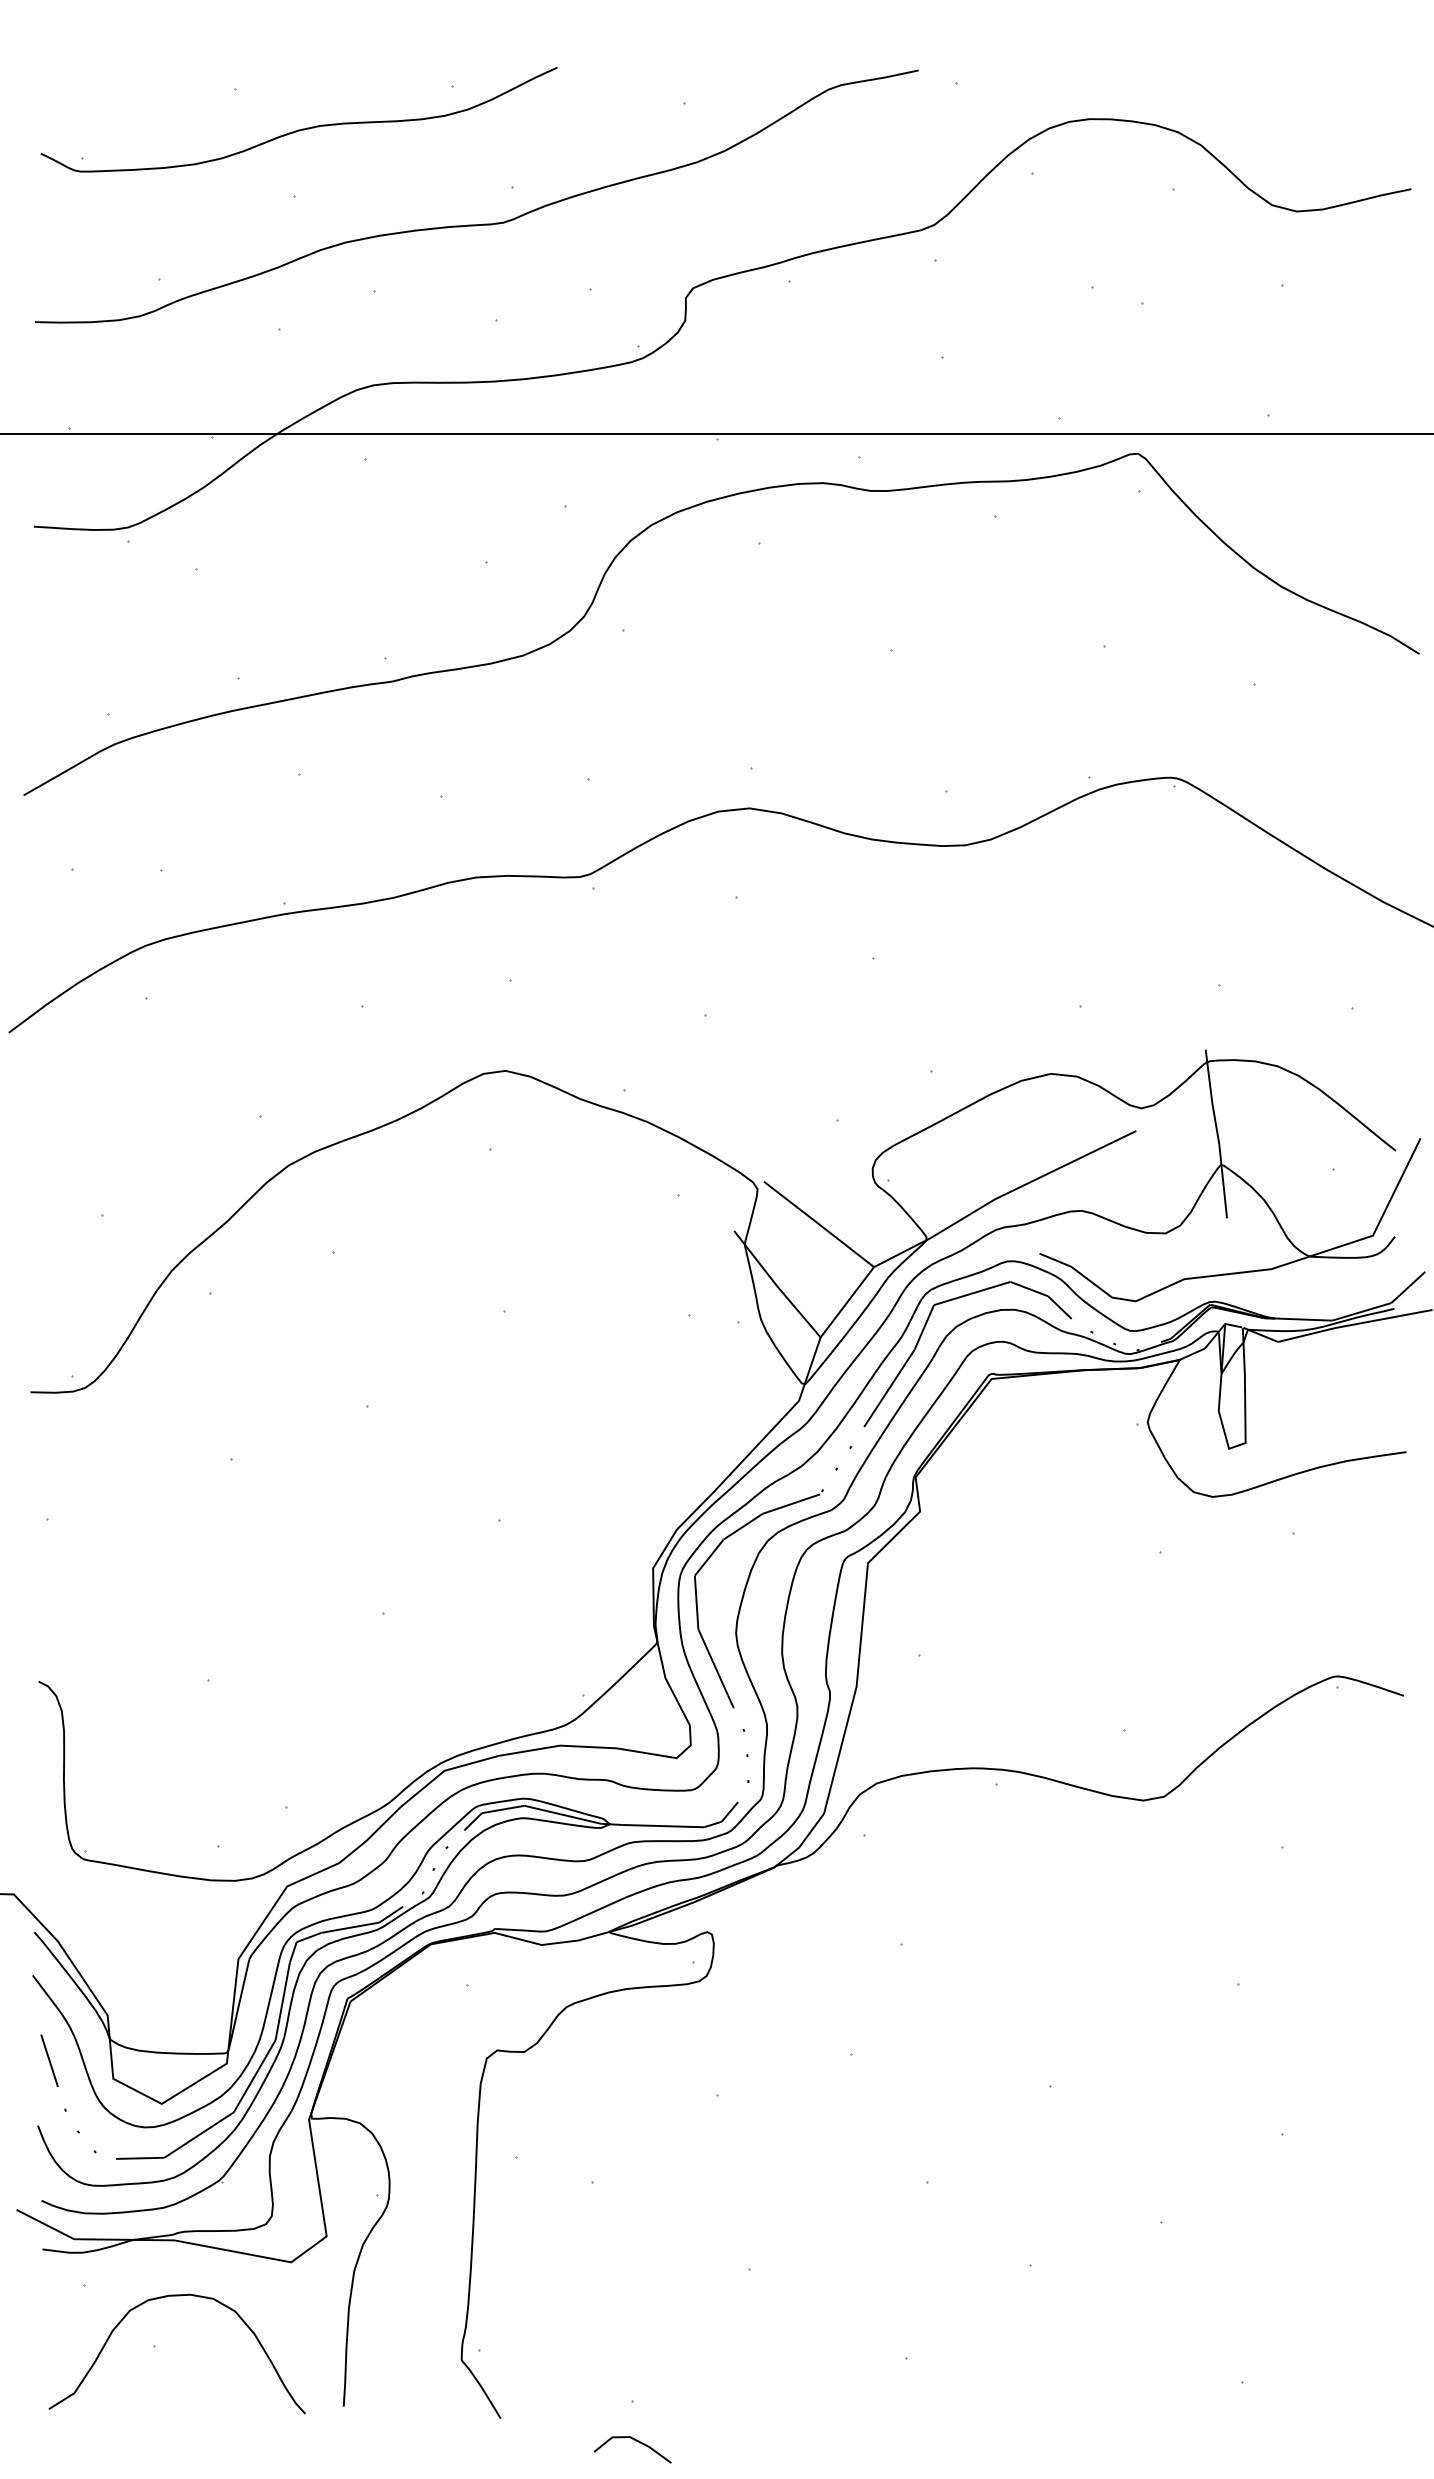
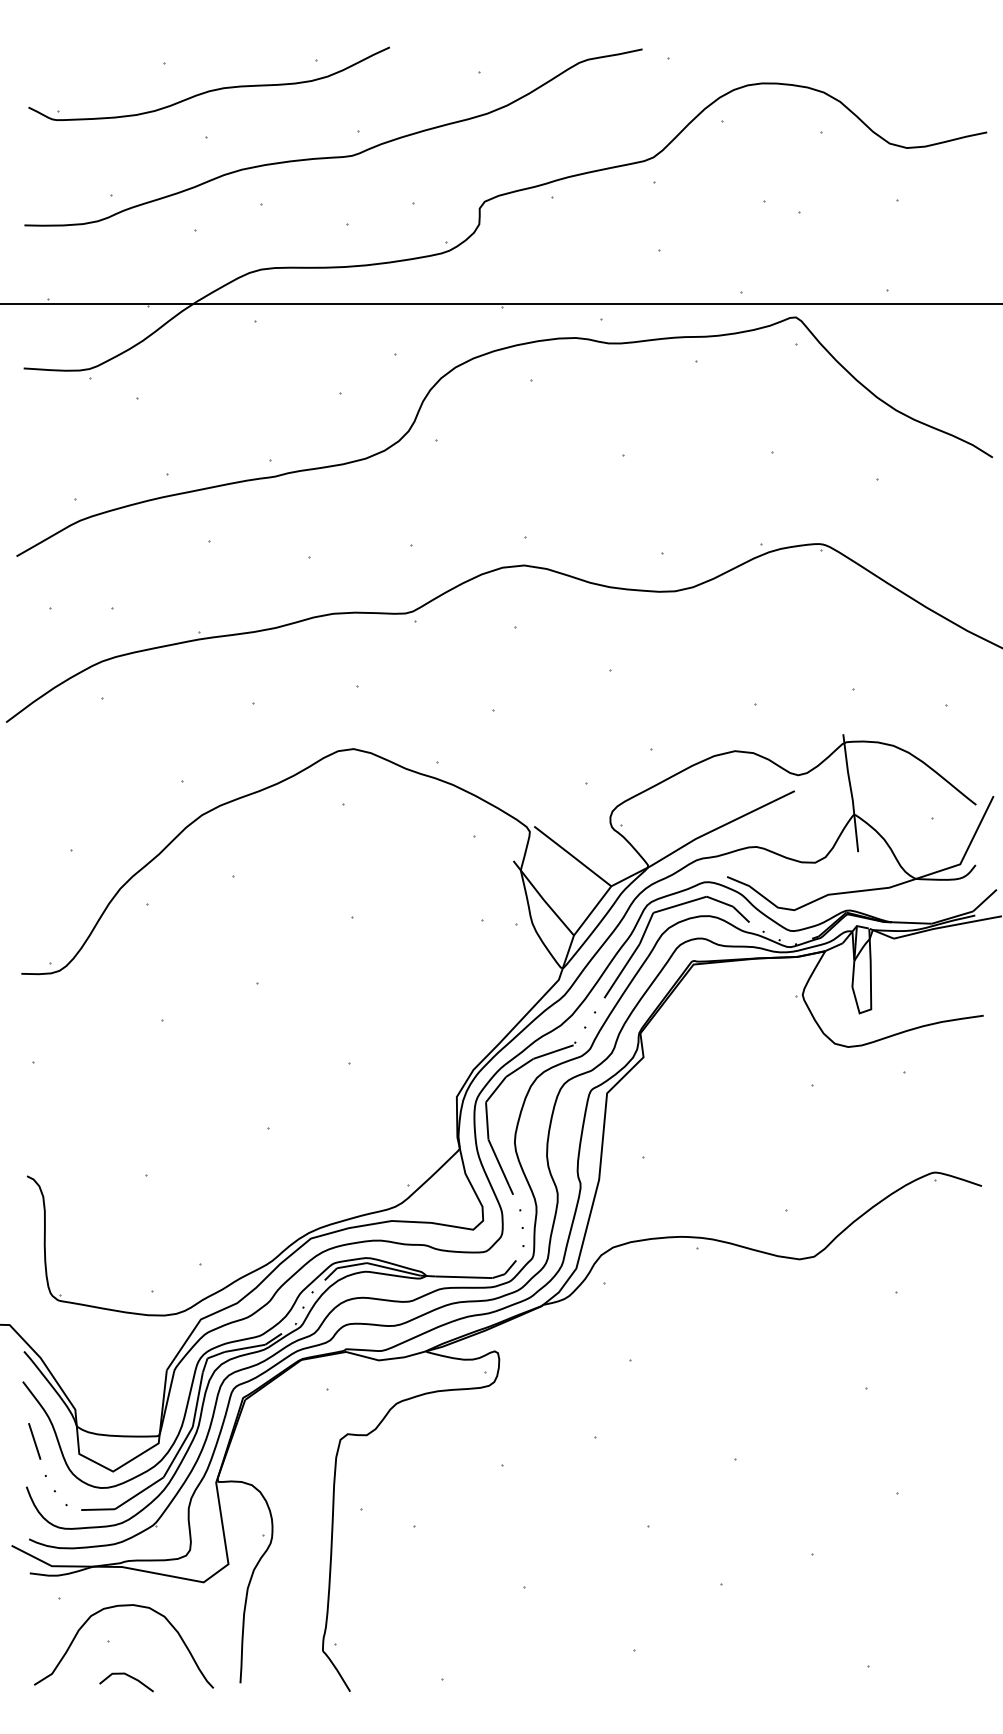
line: (636, 2442) -> (129, 1677), moved

